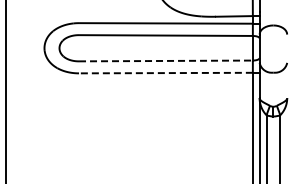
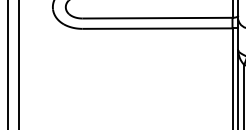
line: (165, 60) -> (157, 17), dashed -> solid
line: (165, 73) -> (157, 28), dashed -> solid

